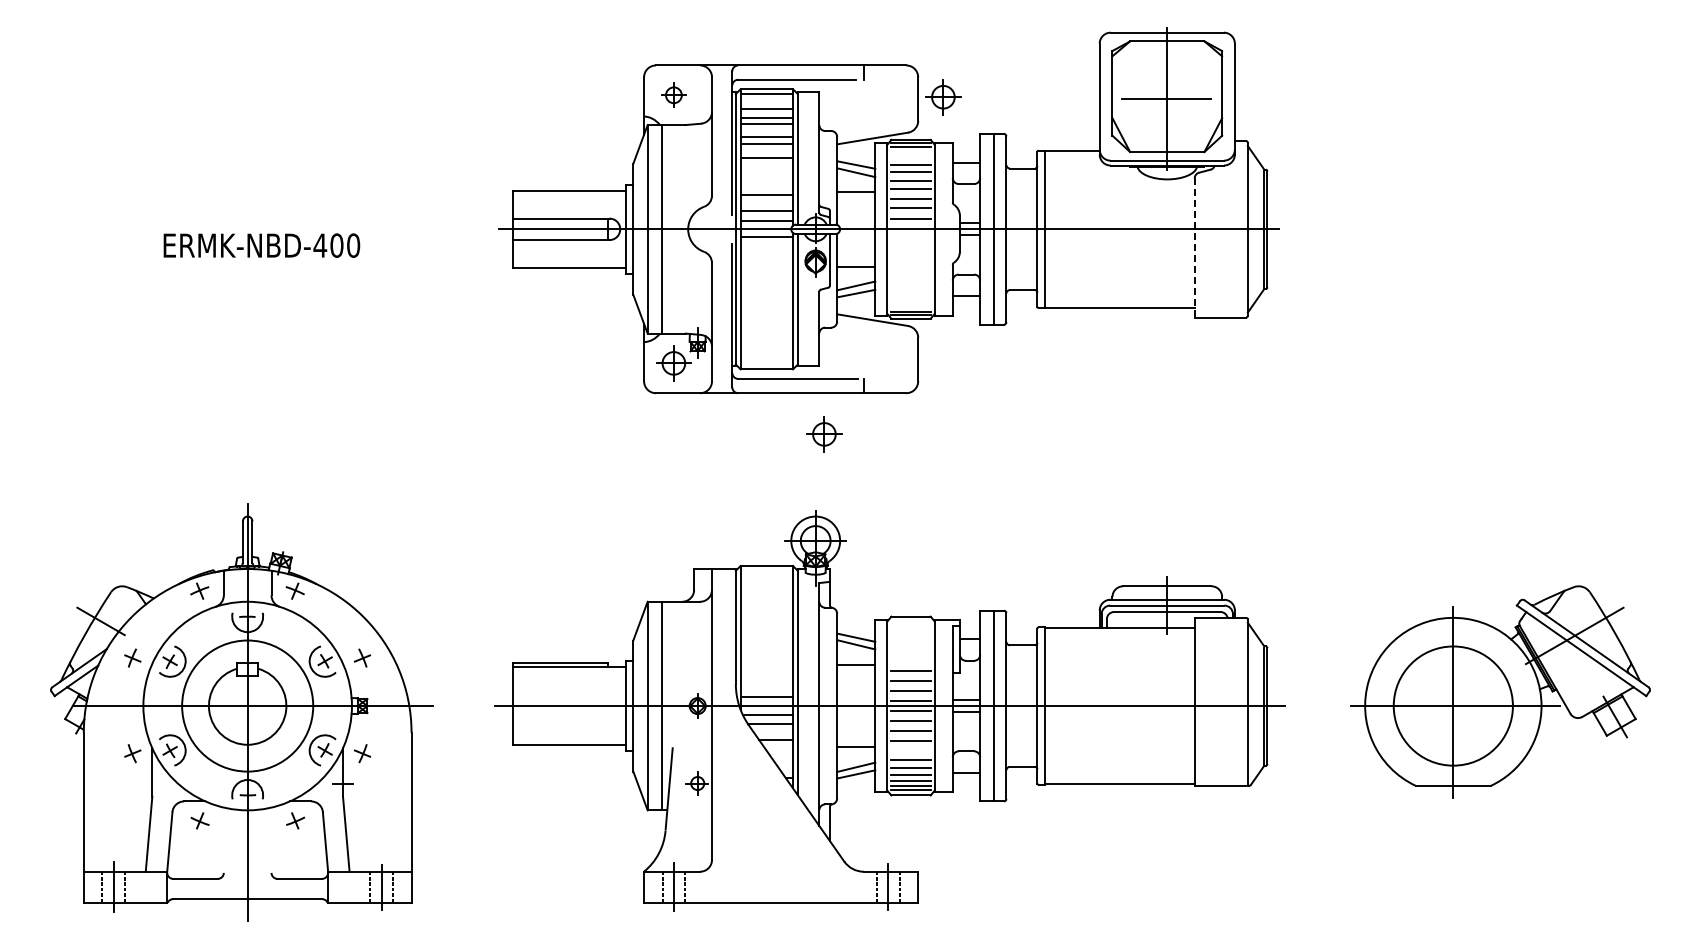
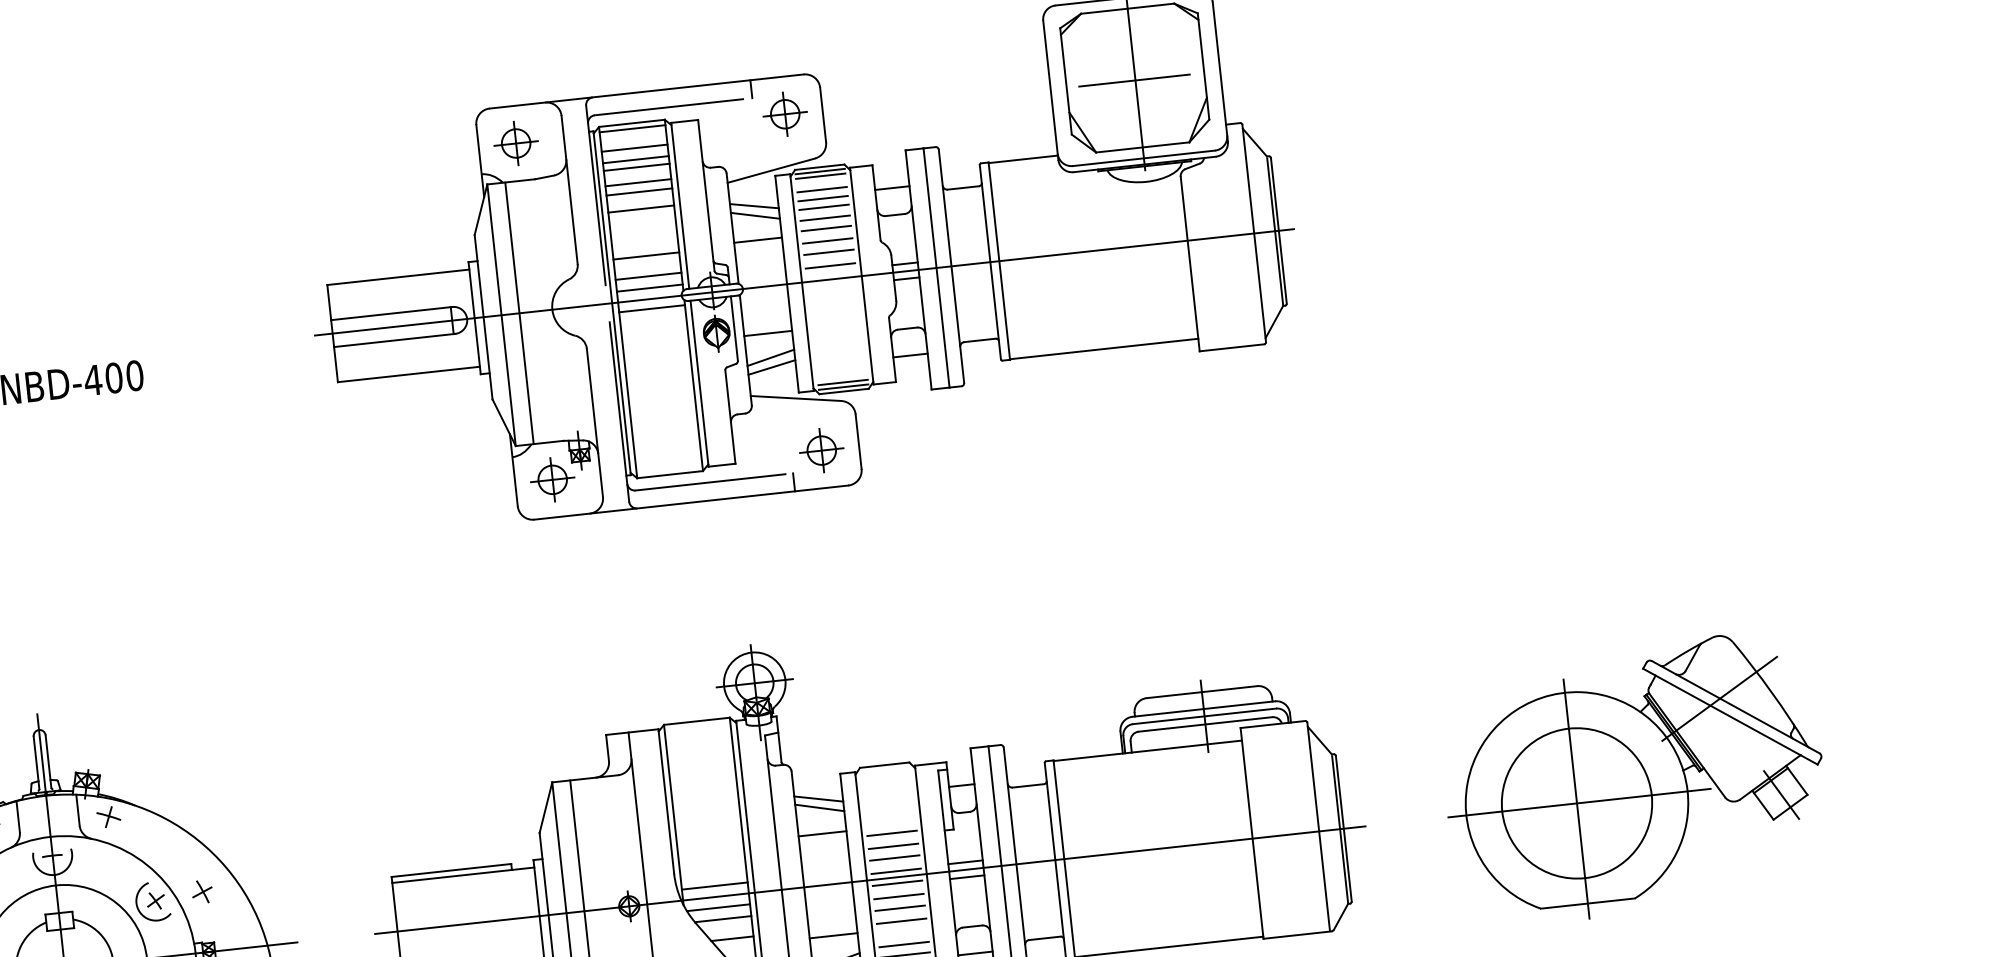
part: (673, 95) -> (515, 143), size x1.43
part: (943, 97) -> (785, 114), moved
line: (910, 157) -> (821, 189), added
line: (1194, 247) -> (1189, 263), dashed -> solid
part: (824, 434) -> (821, 450), moved

